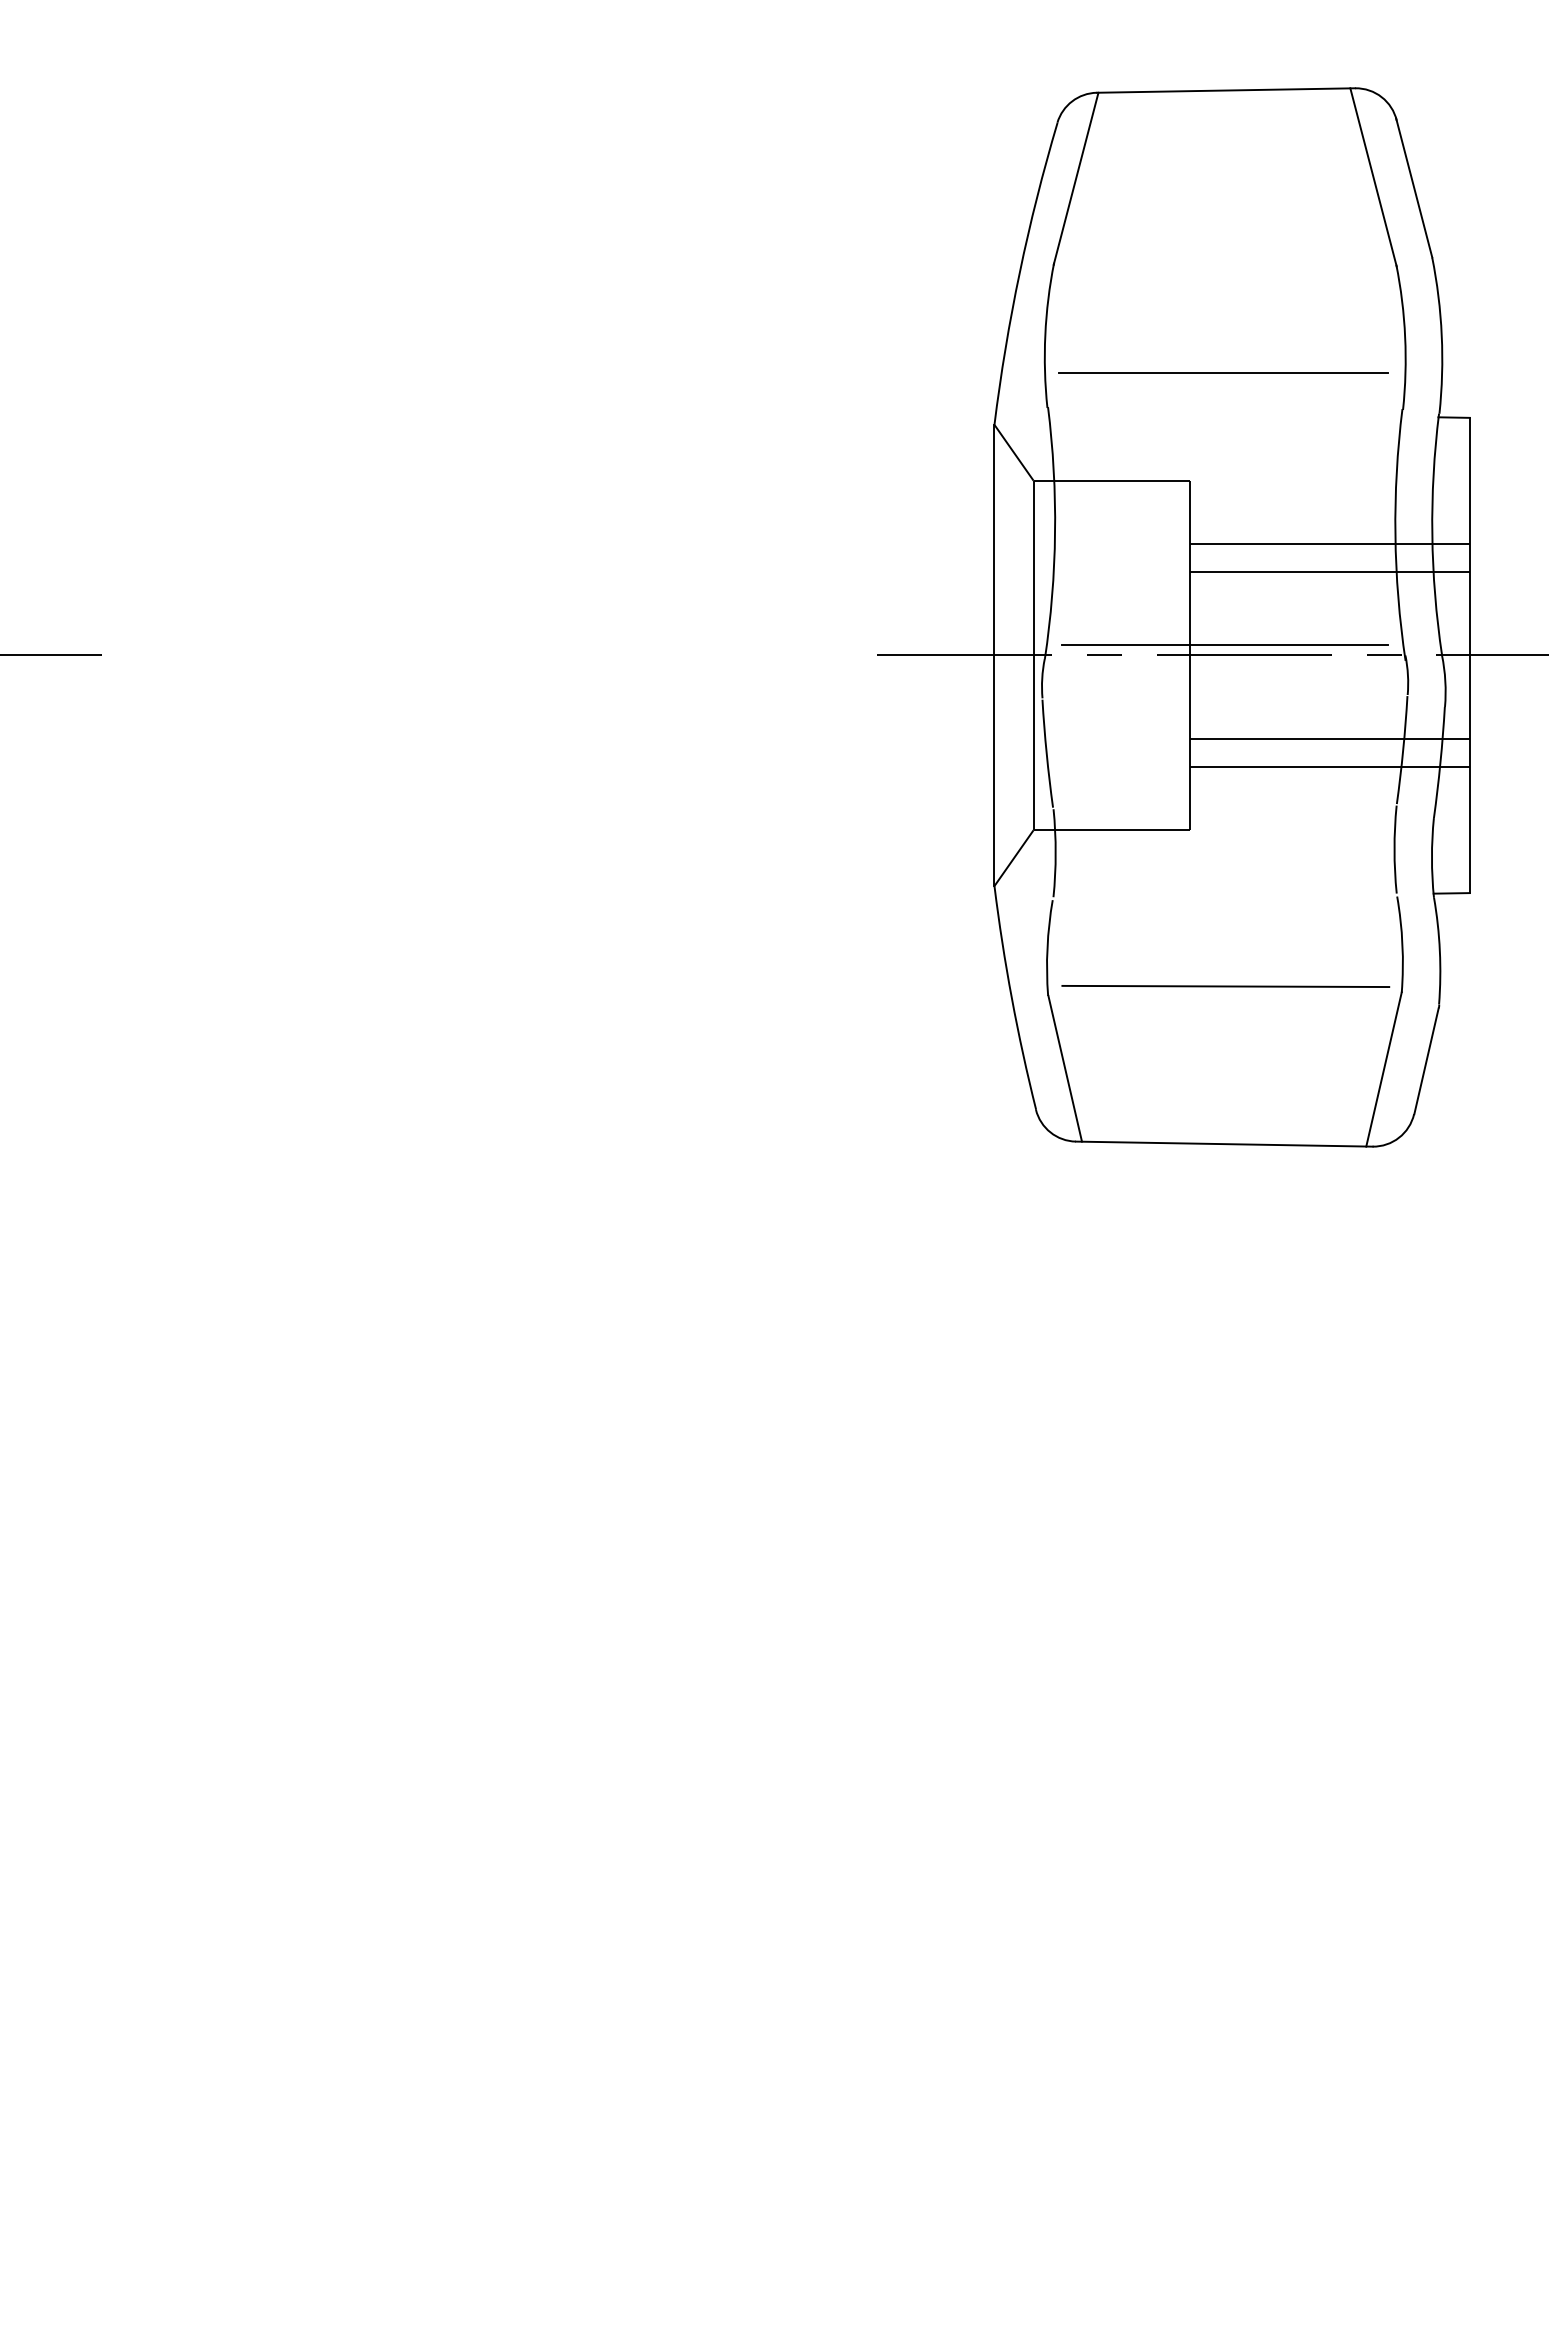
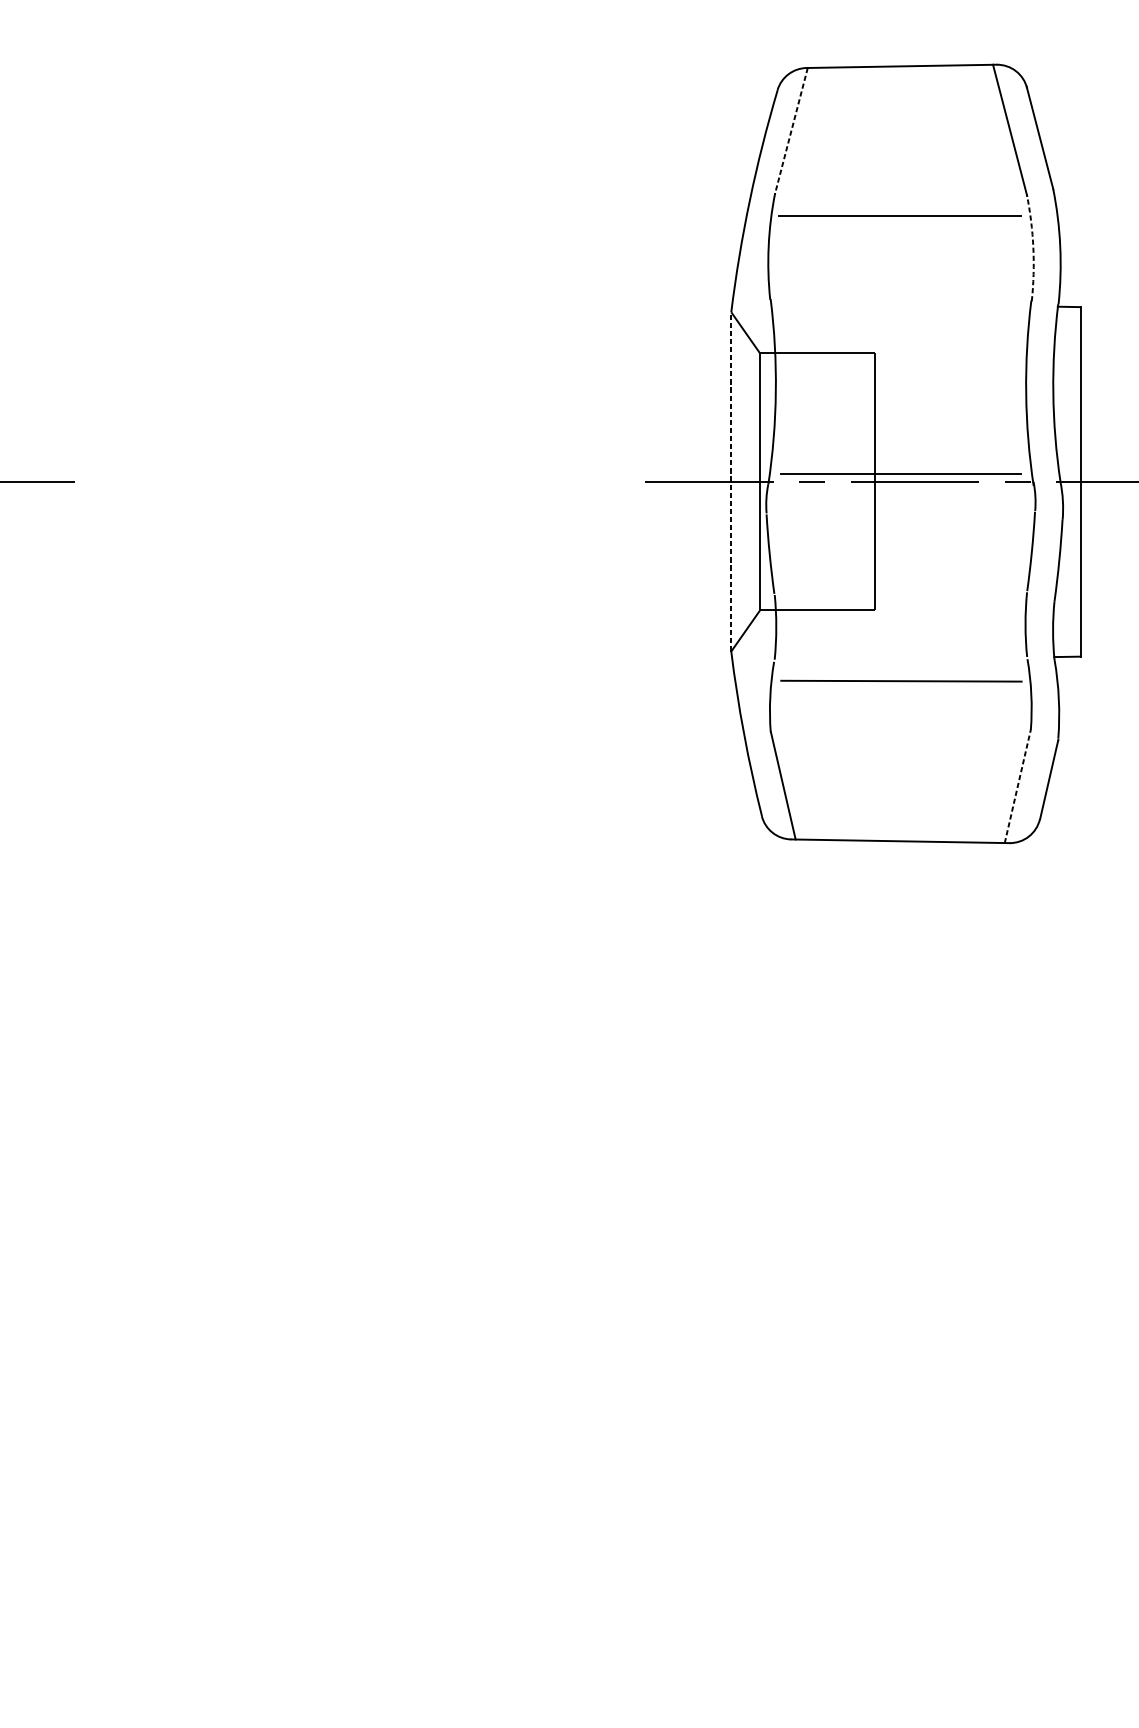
line: (1076, 178) -> (791, 131), solid -> dashed
arc: (1405, 337) -> (1033, 248), solid -> dashed
line: (1223, 372) -> (899, 216), moved
line: (1329, 543) -> (977, 399), removed
line: (1329, 571) -> (977, 420), removed
line: (994, 655) -> (731, 481), solid -> dashed
line: (1329, 739) -> (977, 543), removed
line: (1329, 767) -> (977, 564), removed
line: (1225, 986) -> (901, 681), moved
line: (1384, 1069) -> (1018, 786), solid -> dashed

